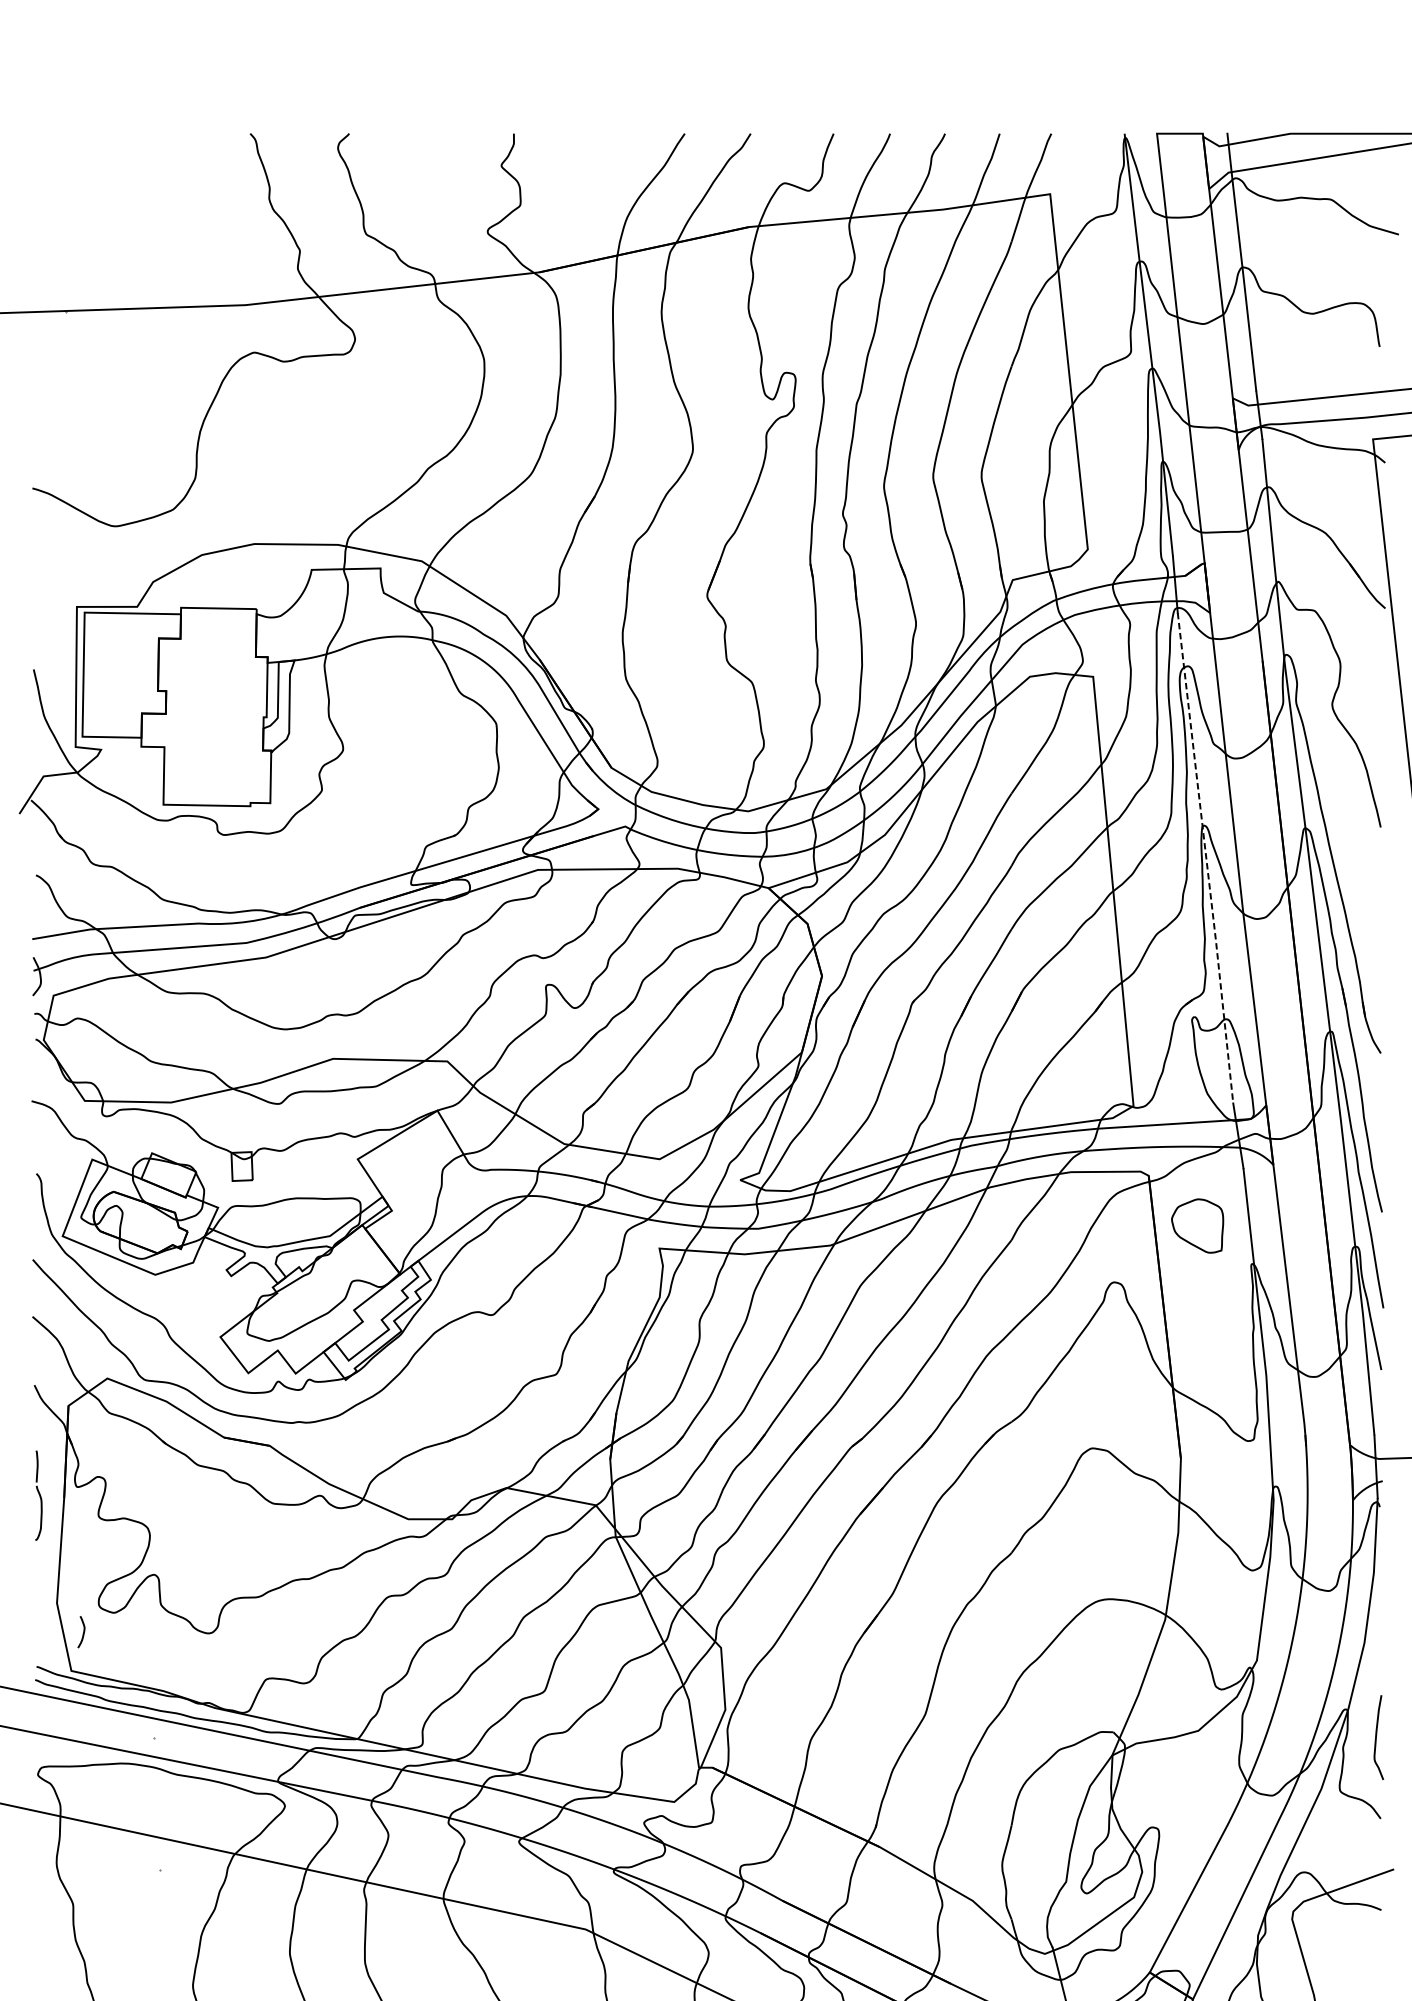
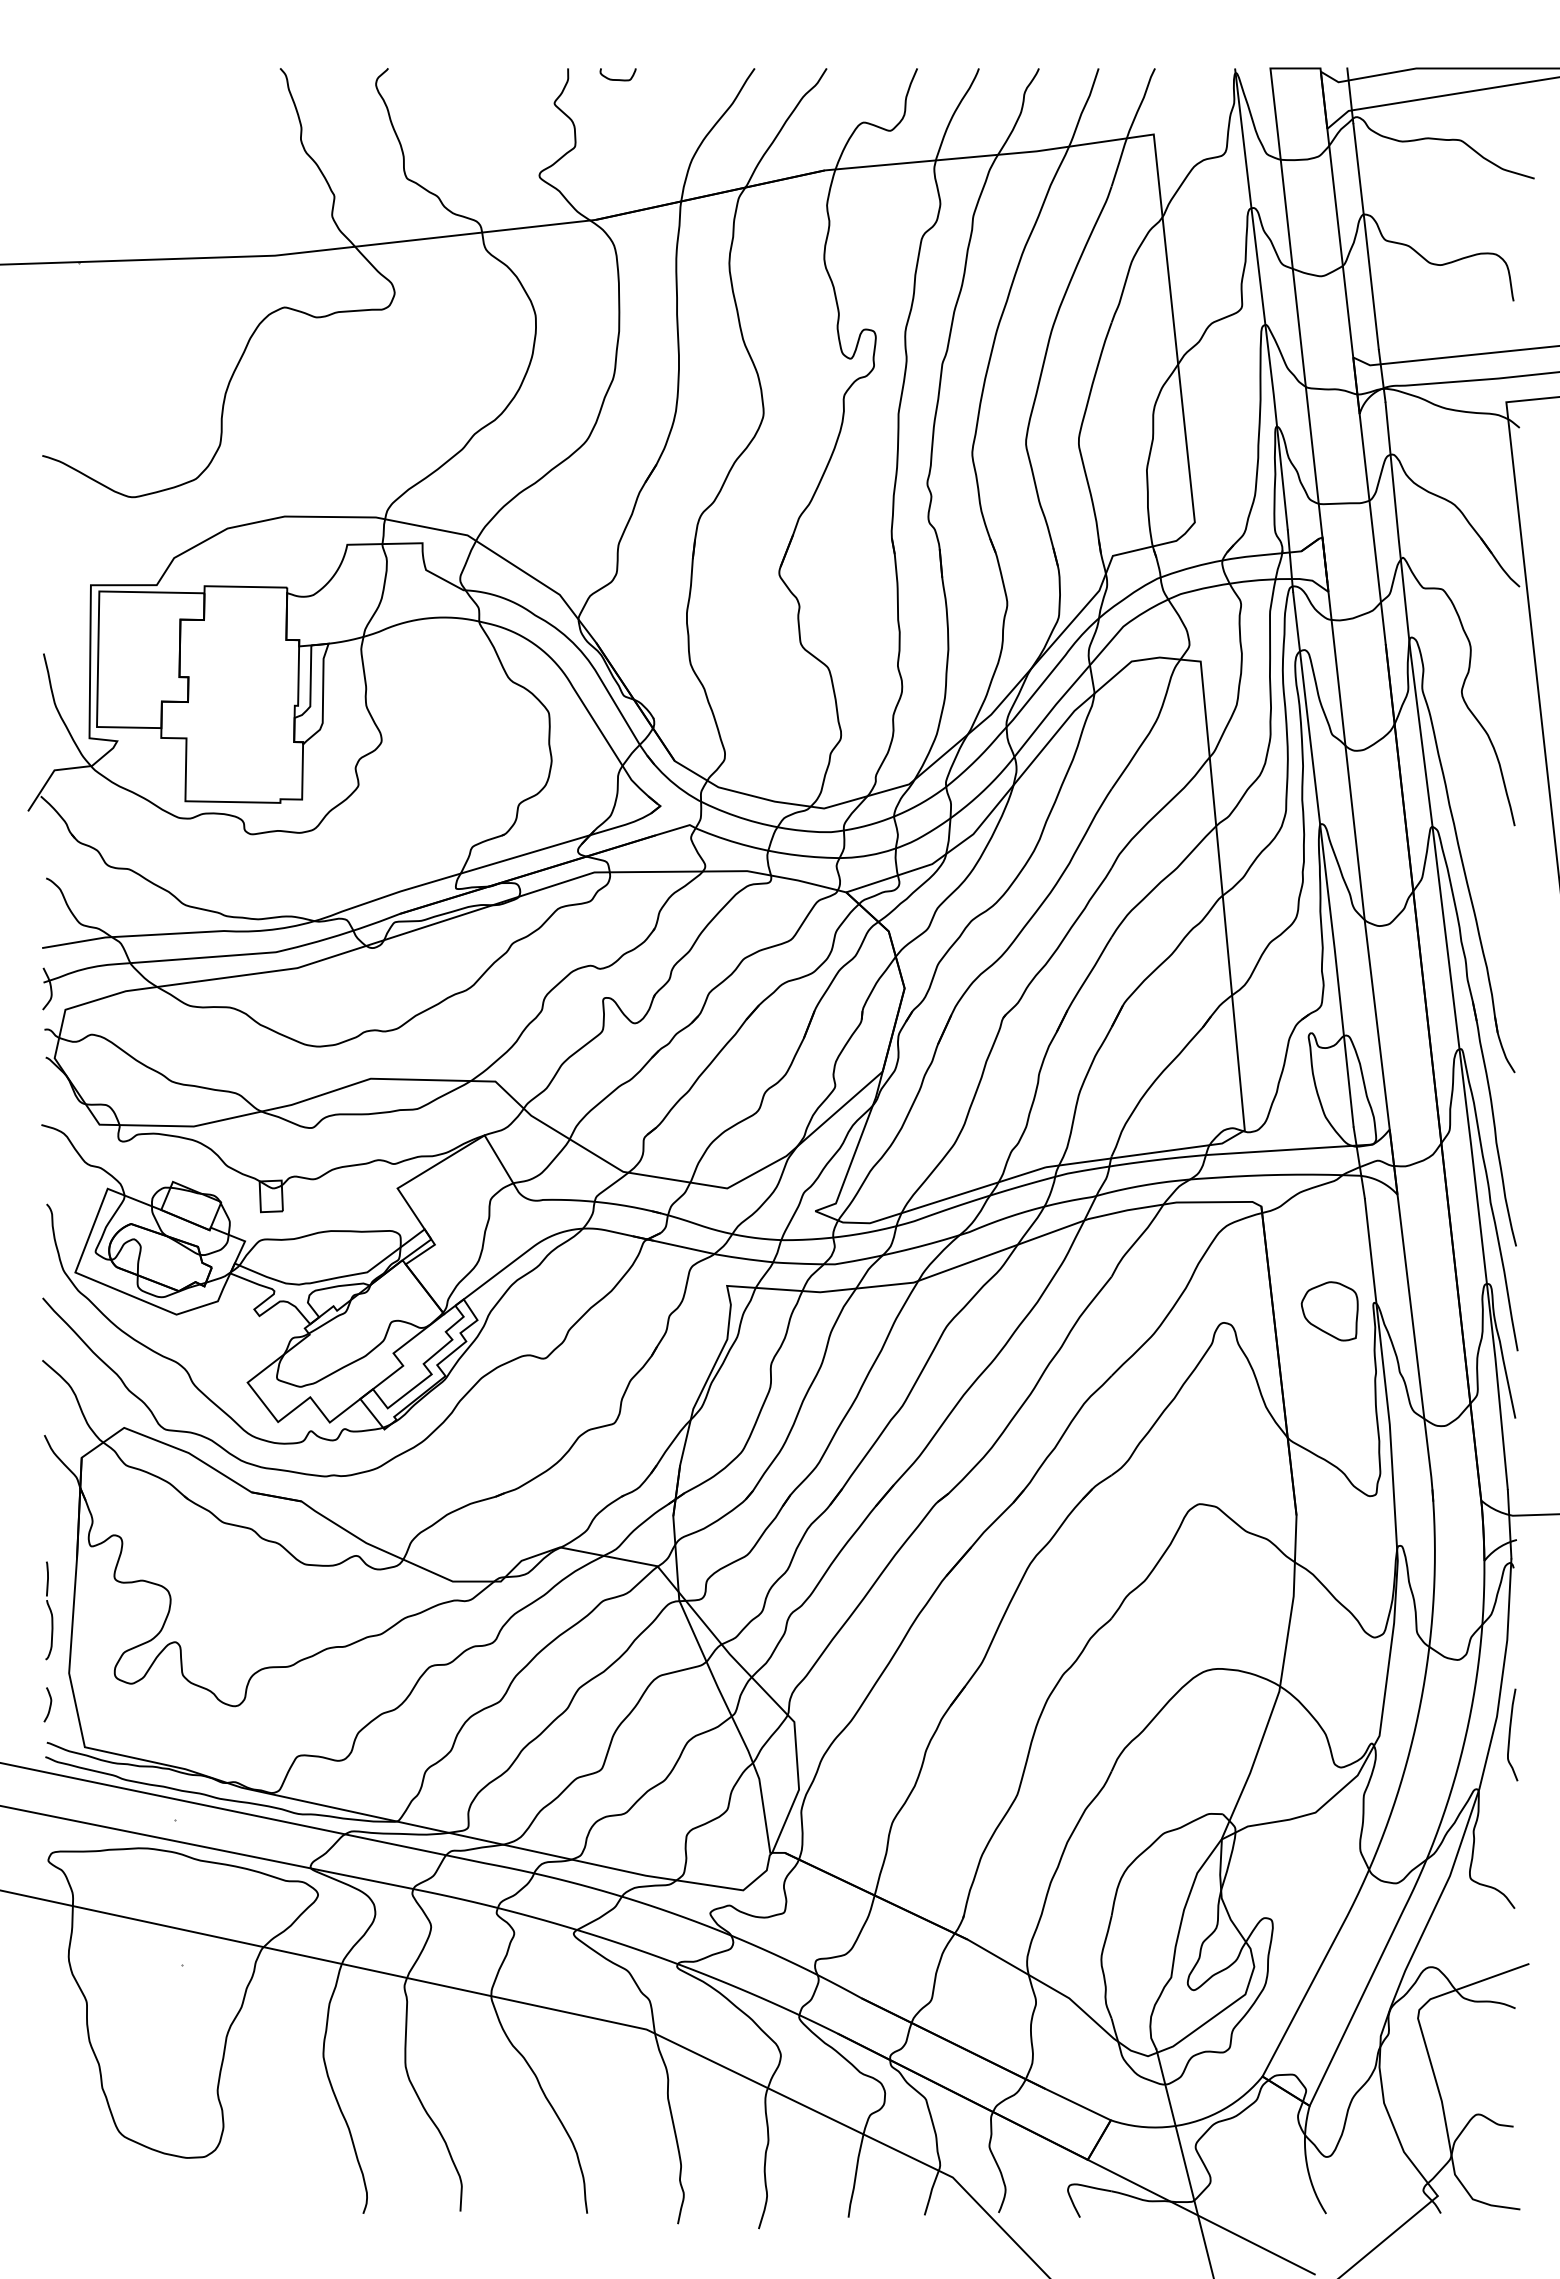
curve: (559, 143) -> (617, 79), added
line: (1206, 858) -> (1324, 859), dashed -> solid
part: (1197, 1226) -> (1329, 1311), moved
part: (39, 1495) -> (49, 1610), moved
curve: (82, 1631) -> (49, 1704), moved
curve: (1376, 1737) -> (1510, 1734), moved

